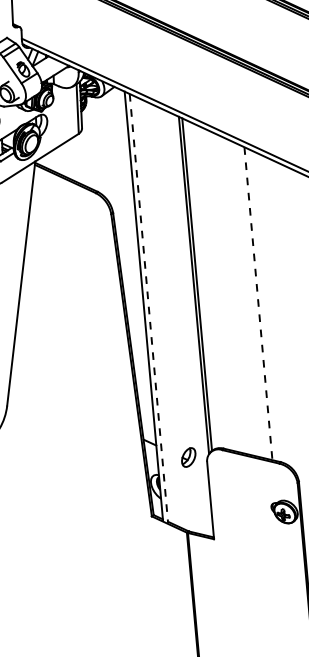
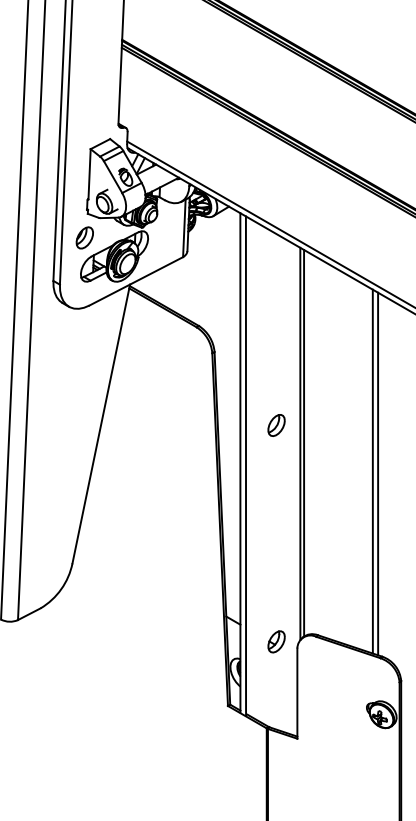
part: (172, 271) -> (276, 425), added
line: (258, 303) -> (372, 471), dashed -> solid
line: (263, 304) -> (378, 473), added
line: (149, 309) -> (246, 466), dashed -> solid

